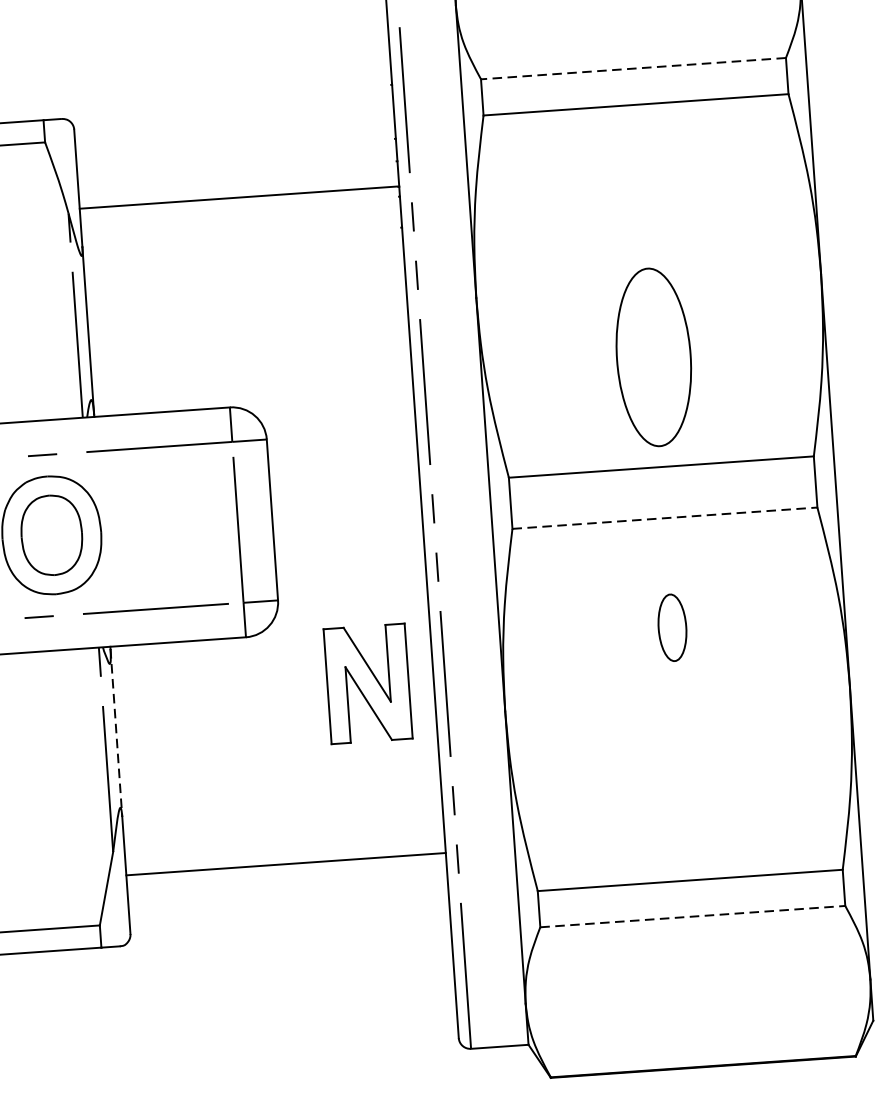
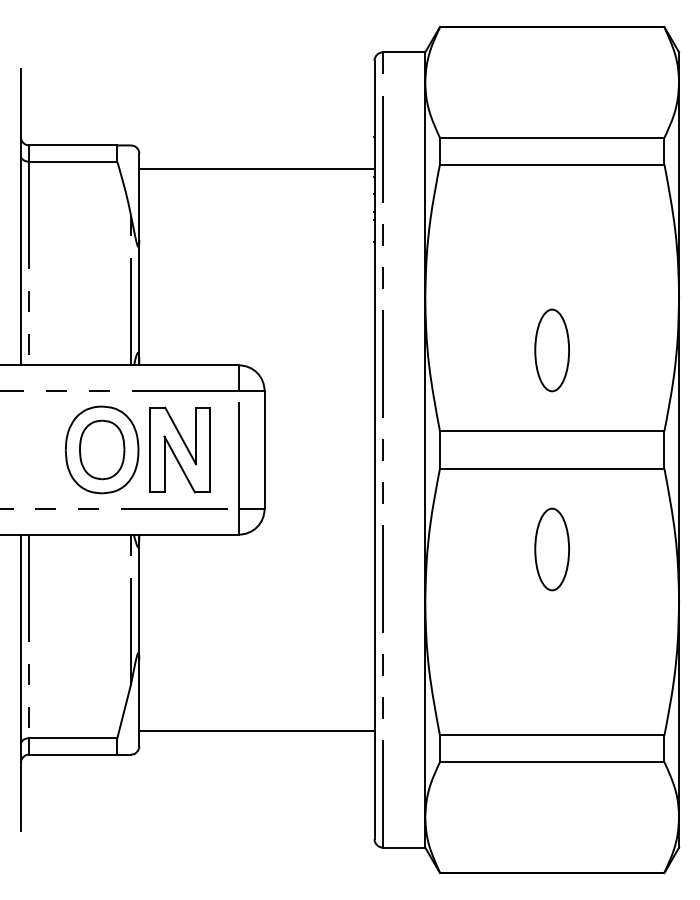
line: (632, 68) -> (551, 137), dashed -> solid
line: (238, 198) -> (256, 169), moved
part: (652, 357) -> (551, 350), size x0.62
line: (665, 517) -> (552, 468), dashed -> solid
part: (671, 627) -> (551, 549), size x1.67
part: (367, 683) -> (179, 449), moved
line: (116, 733) -> (139, 598), dashed -> solid
line: (285, 863) -> (256, 730), moved
line: (693, 917) -> (552, 762), dashed -> solid

